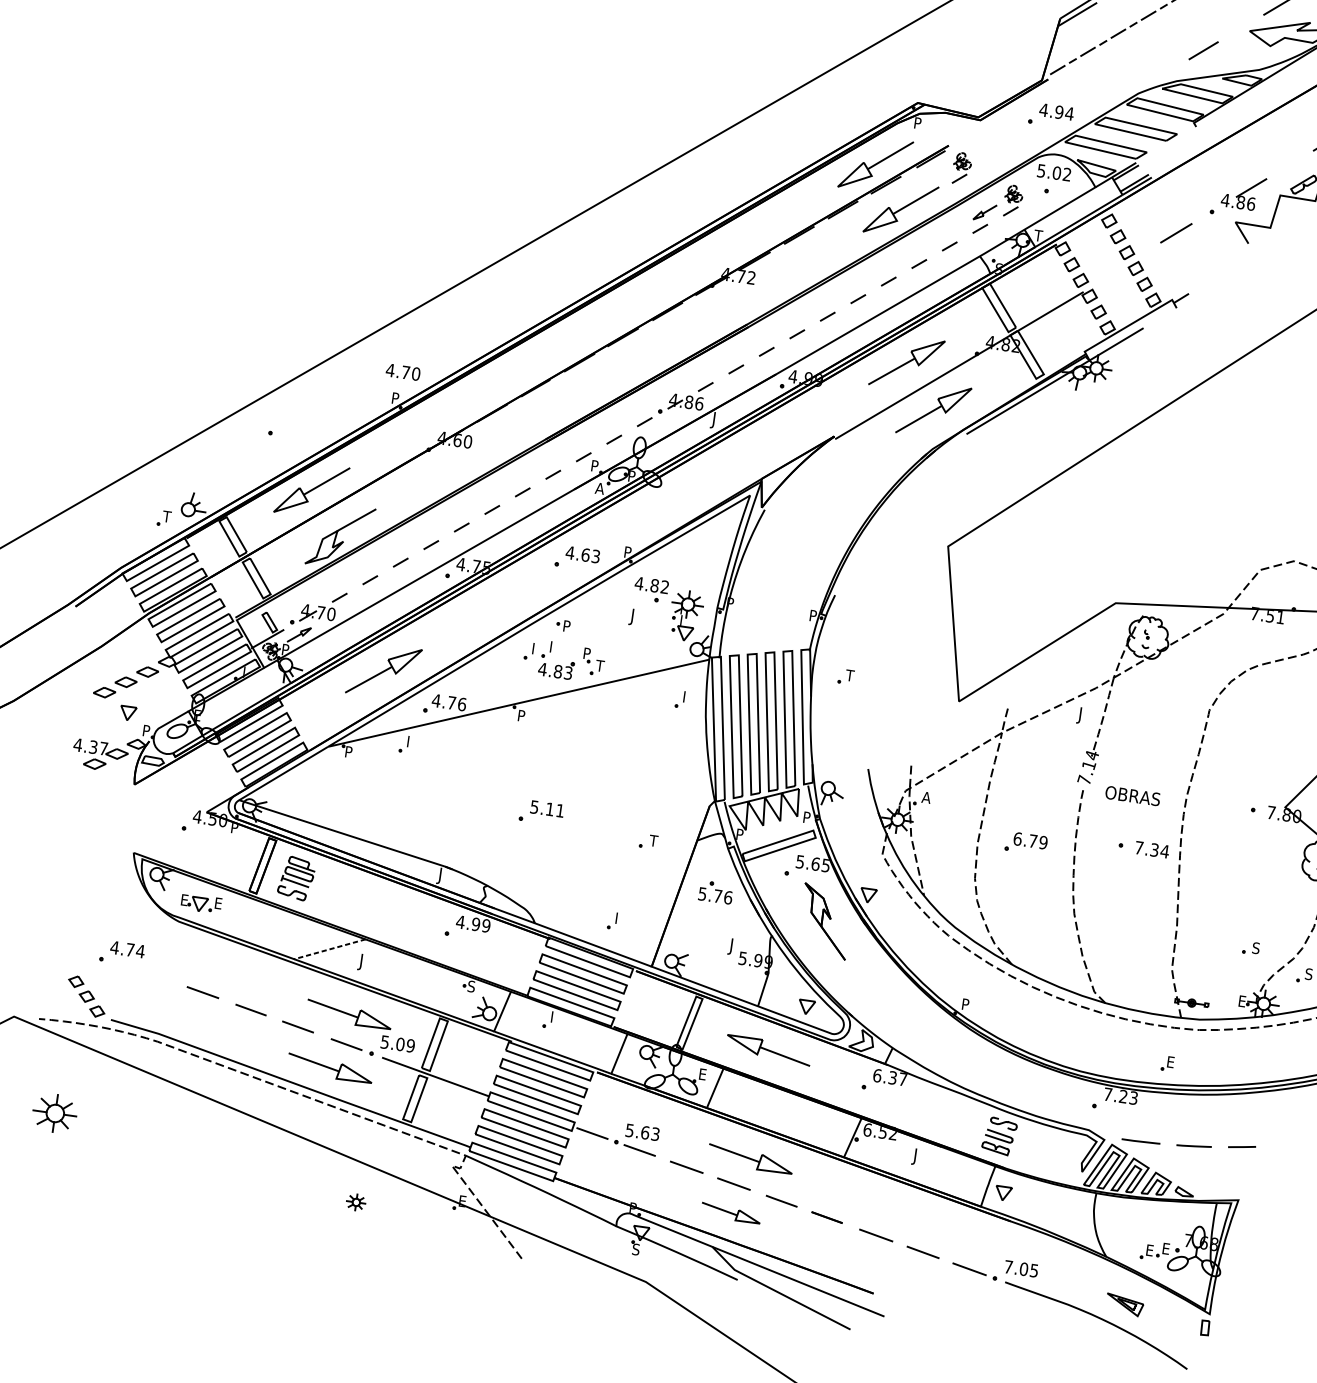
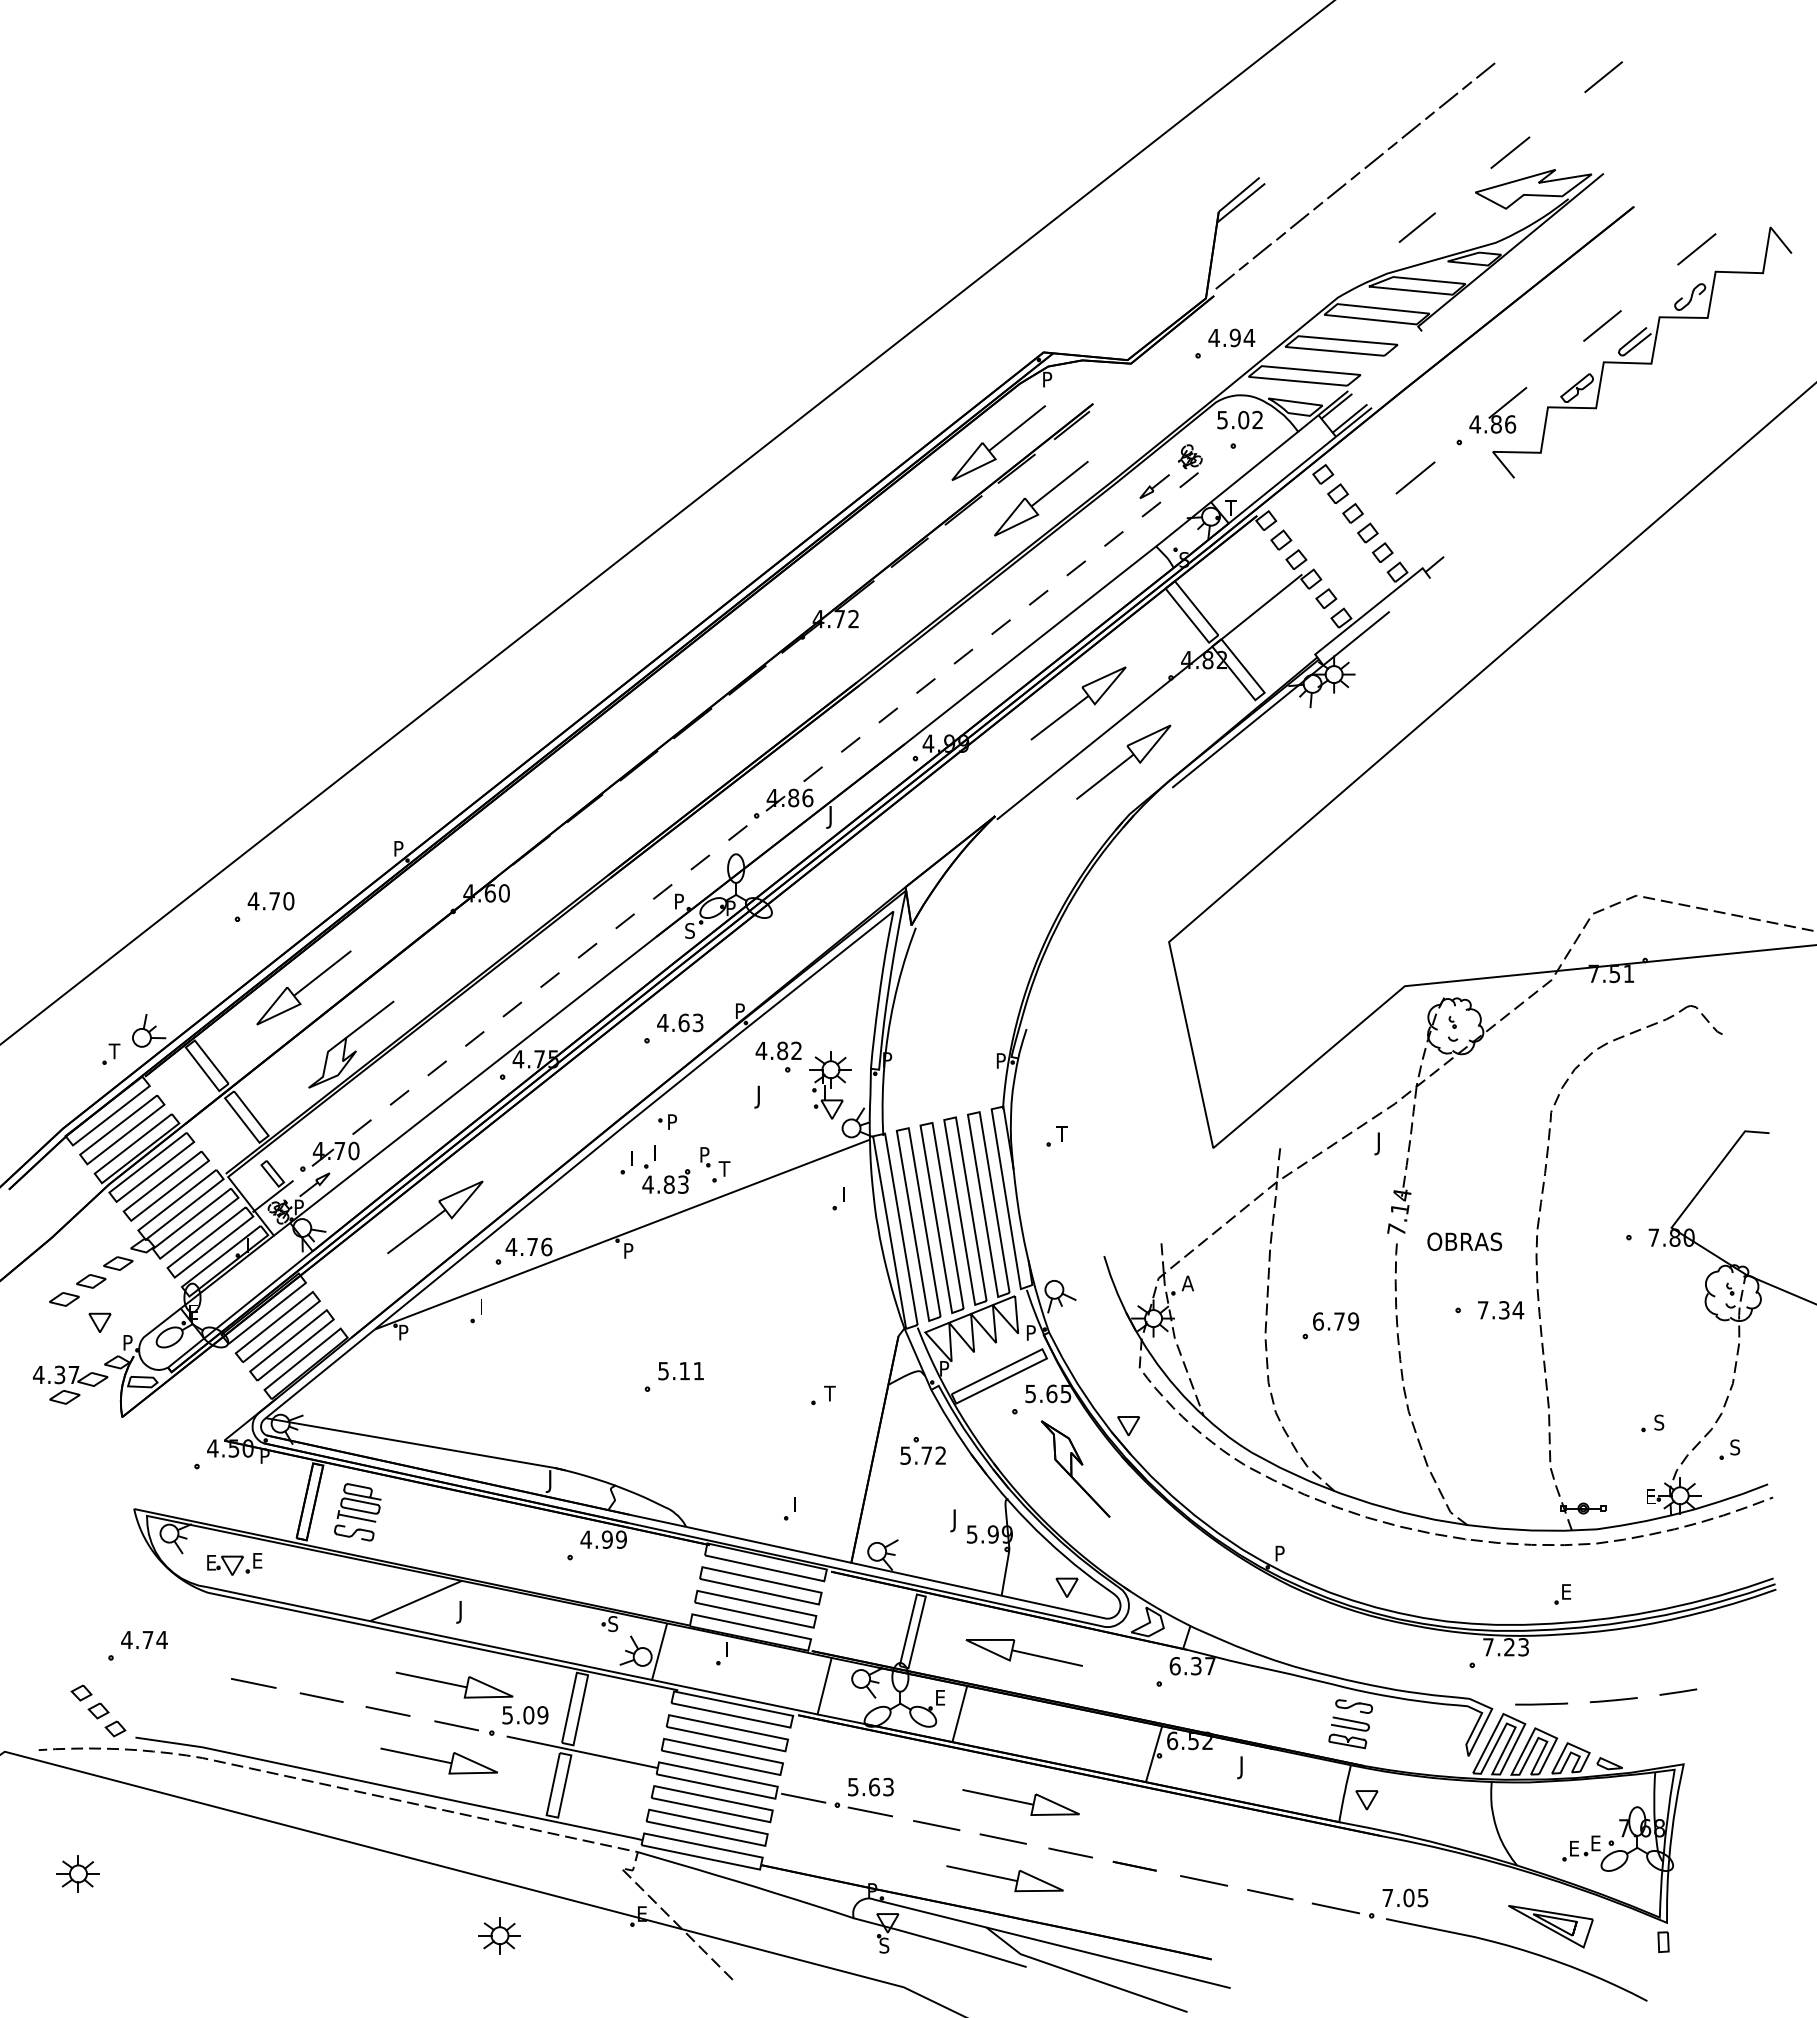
part: (962, 168) -> (1115, 432), removed
text: (402, 372) -> (270, 901), moved
text: (600, 488) -> (690, 930), A -> S
text: (727, 897) -> (940, 1455), 5.76 -> 5.72
line: (329, 949) -> (415, 1601), dashed -> solid
part: (54, 1113) -> (77, 1873), size x0.71
part: (356, 1202) -> (499, 1935), size x1.67
part: (730, 1213) -> (1004, 1878), size x1.43
part: (1124, 1304) -> (1550, 1926), size x1.67

